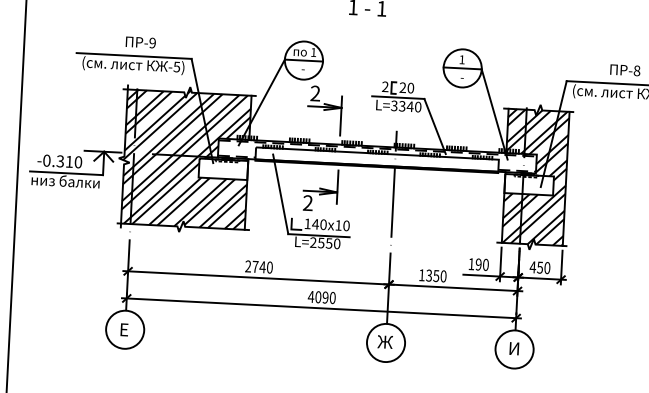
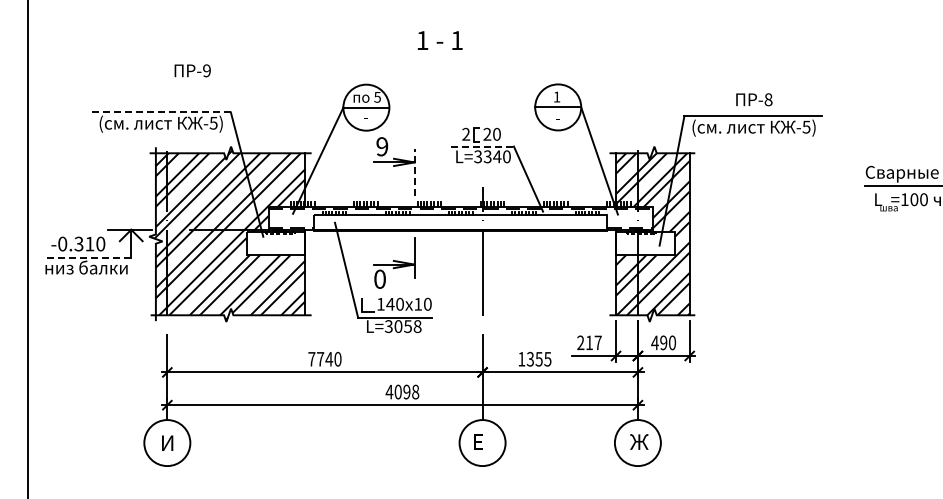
text: (140, 42) -> (192, 70), moved
text: (313, 52) -> (377, 97), 1 -> 5
line: (133, 55) -> (160, 112), solid -> dashed
text: (315, 93) -> (382, 146), 2 -> 9
line: (398, 97) -> (482, 146), solid -> dashed
line: (341, 116) -> (414, 172), solid -> dashed
line: (66, 172) -> (86, 257), solid -> dashed
text: (307, 202) -> (379, 278), 2 -> 0
text: (324, 243) -> (402, 326), L=2550 -> L=3058
text: (478, 264) -> (589, 342), 190 -> 217
text: (248, 265) -> (311, 358), 2740 -> 7740
text: (539, 267) -> (663, 342), 450 -> 490
text: (443, 276) -> (547, 359), 1350 -> 1355
text: (332, 298) -> (415, 392), 4090 -> 4098
text: (125, 329) -> (167, 442), Е -> И
text: (385, 341) -> (481, 441), Ж -> Е
text: (515, 348) -> (639, 441), И -> Ж

